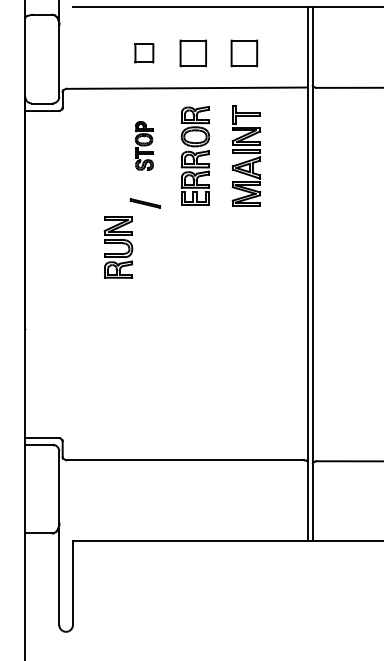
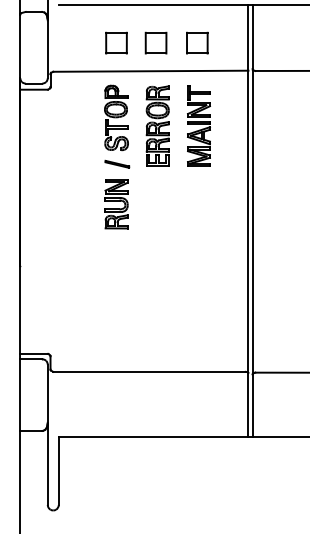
part: (144, 53) -> (116, 43), size x1.43
part: (144, 145) -> (116, 117), size x1.67
part: (118, 247) -> (116, 203), moved

